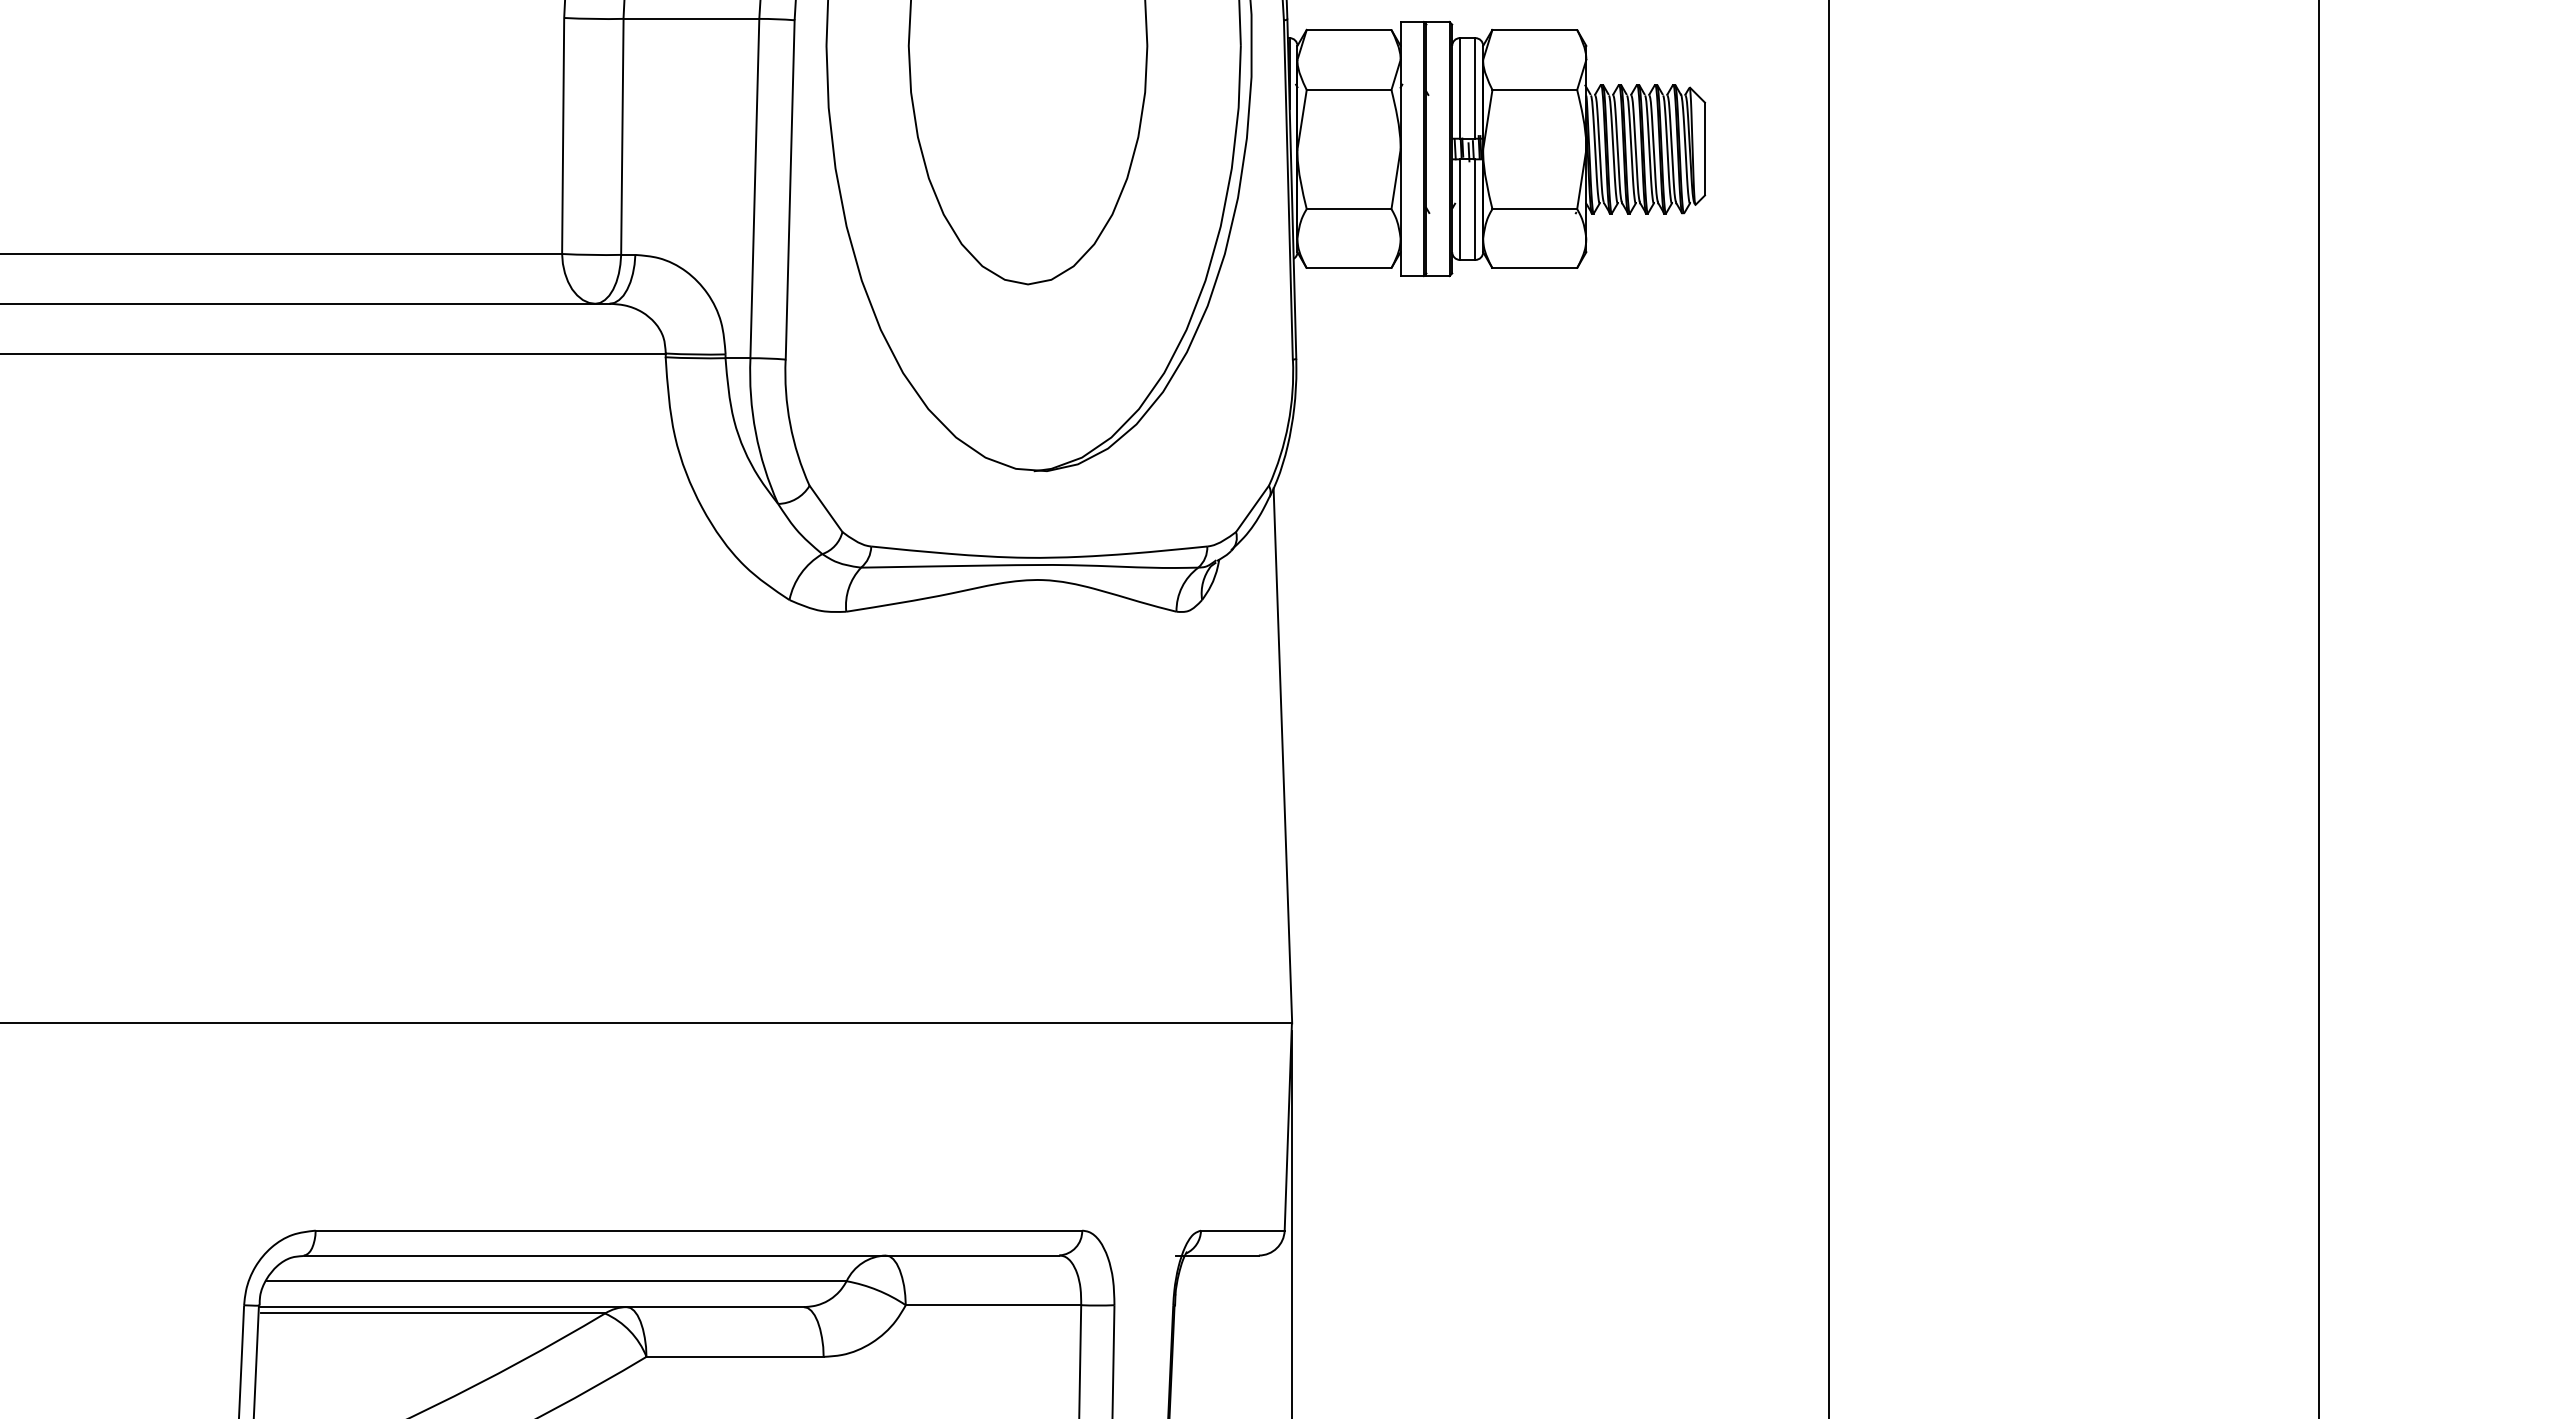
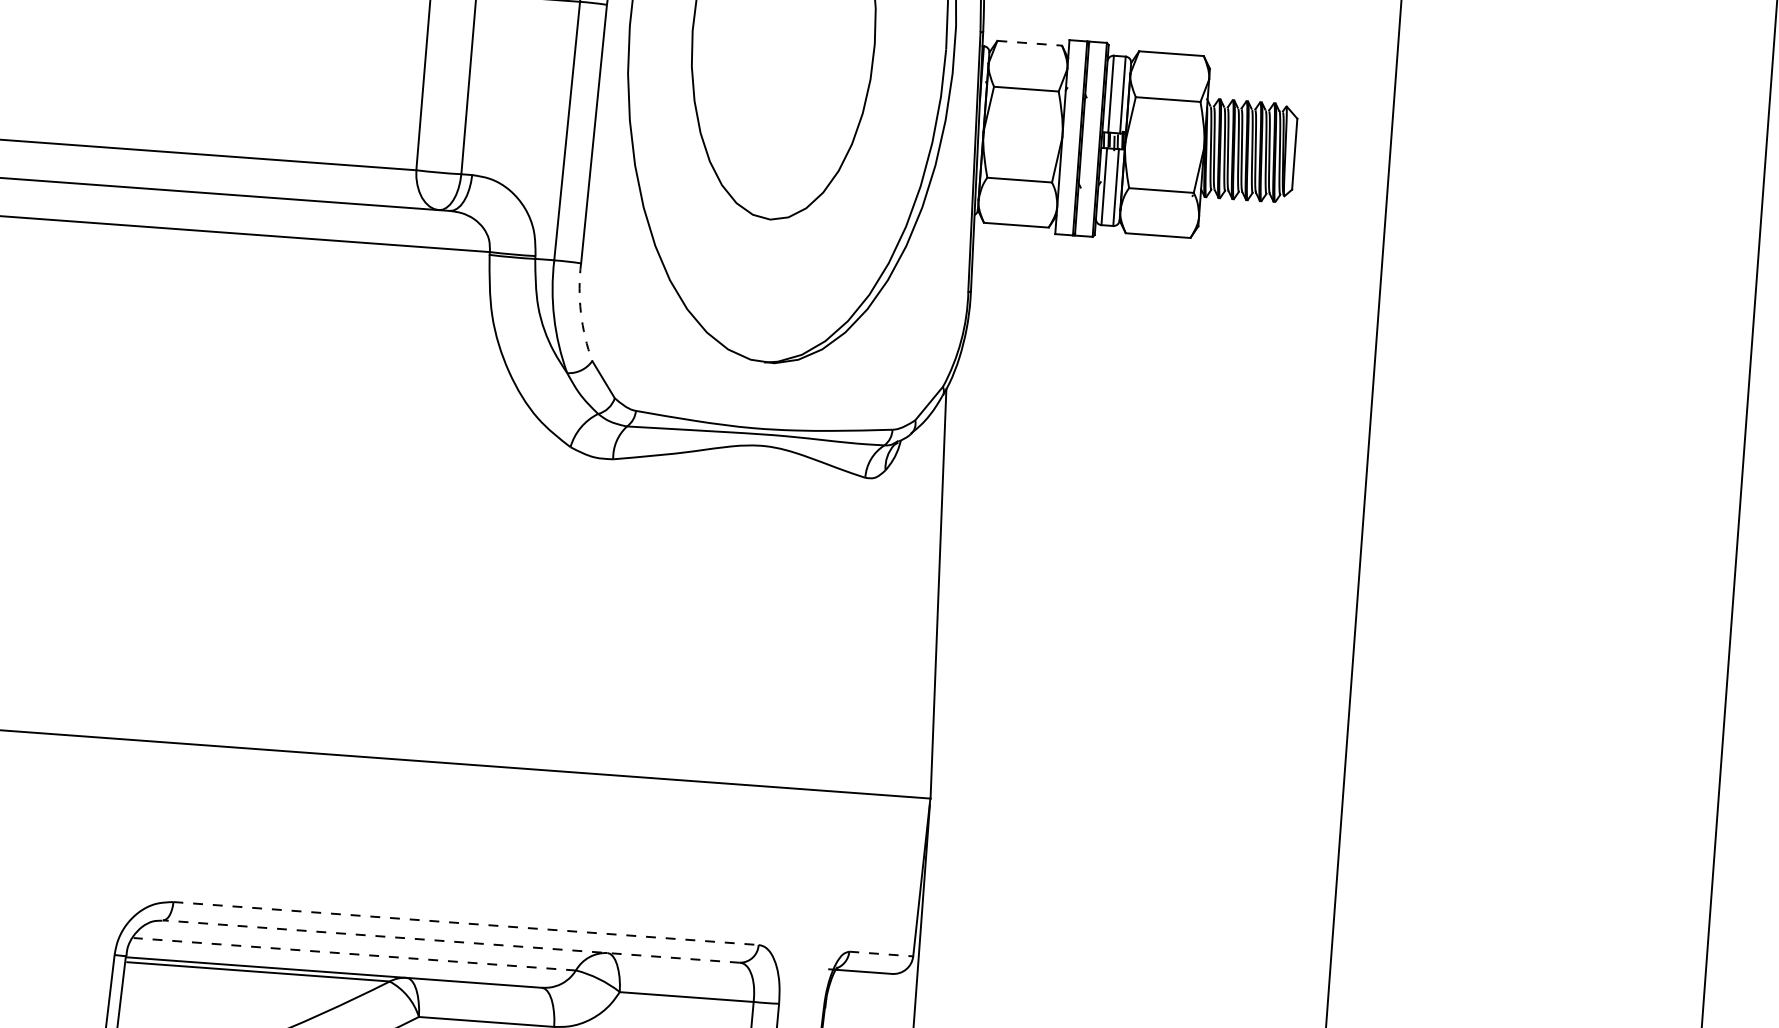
line: (1349, 29) -> (1030, 43), solid -> dashed
arc: (790, 424) -> (581, 313), solid -> dashed
line: (699, 1230) -> (466, 923), solid -> dashed
line: (1242, 1230) -> (881, 953), solid -> dashed
line: (681, 1255) -> (451, 941), solid -> dashed
line: (556, 1281) -> (354, 954), solid -> dashed

